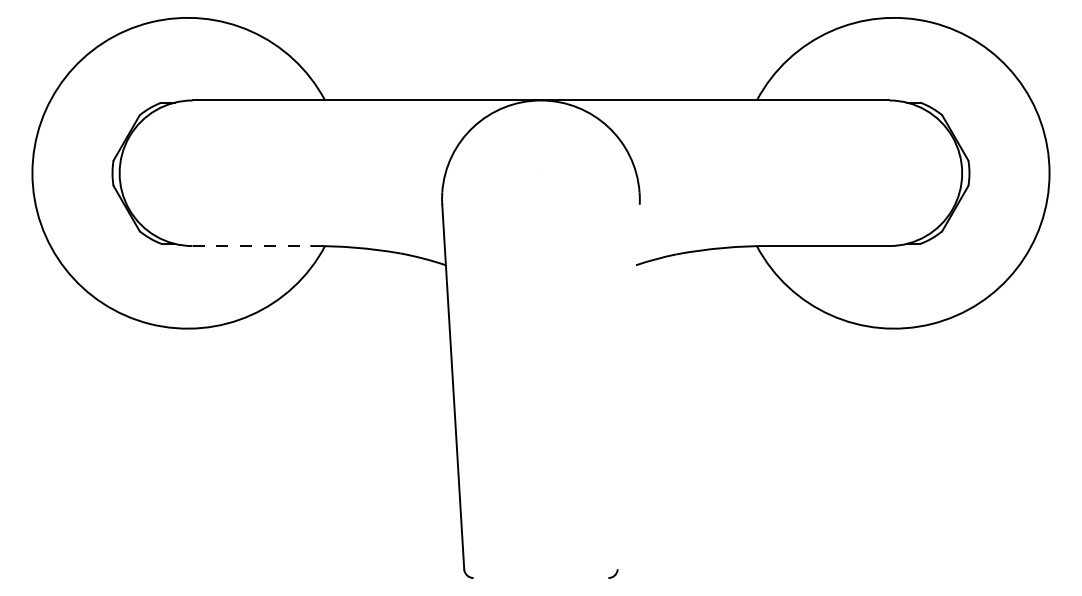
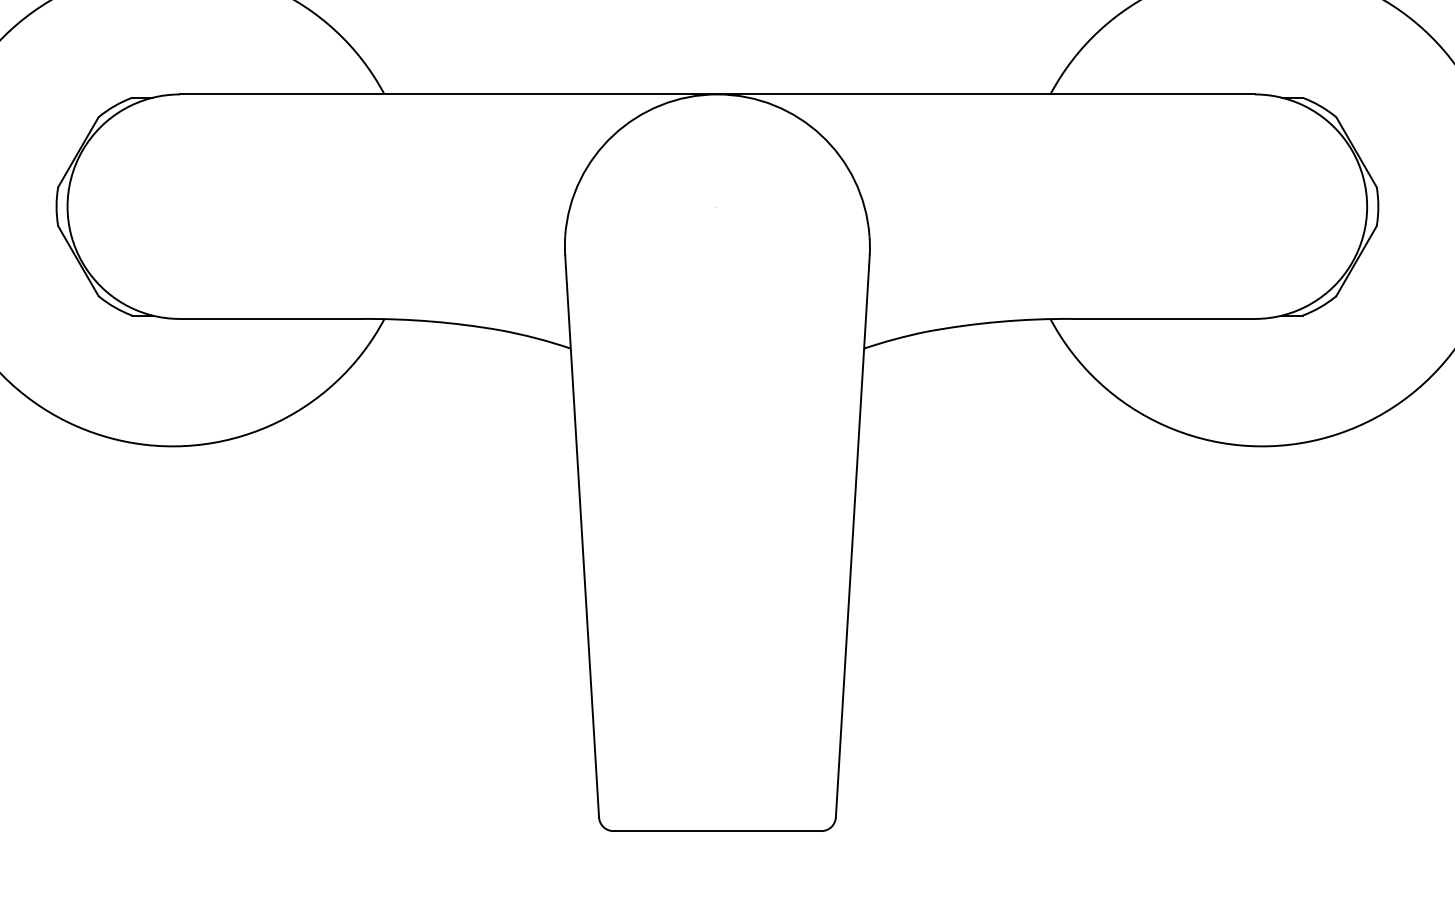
line: (251, 246) -> (270, 319), dashed -> solid
line: (628, 386) -> (852, 535), added
line: (540, 578) -> (716, 831), added

